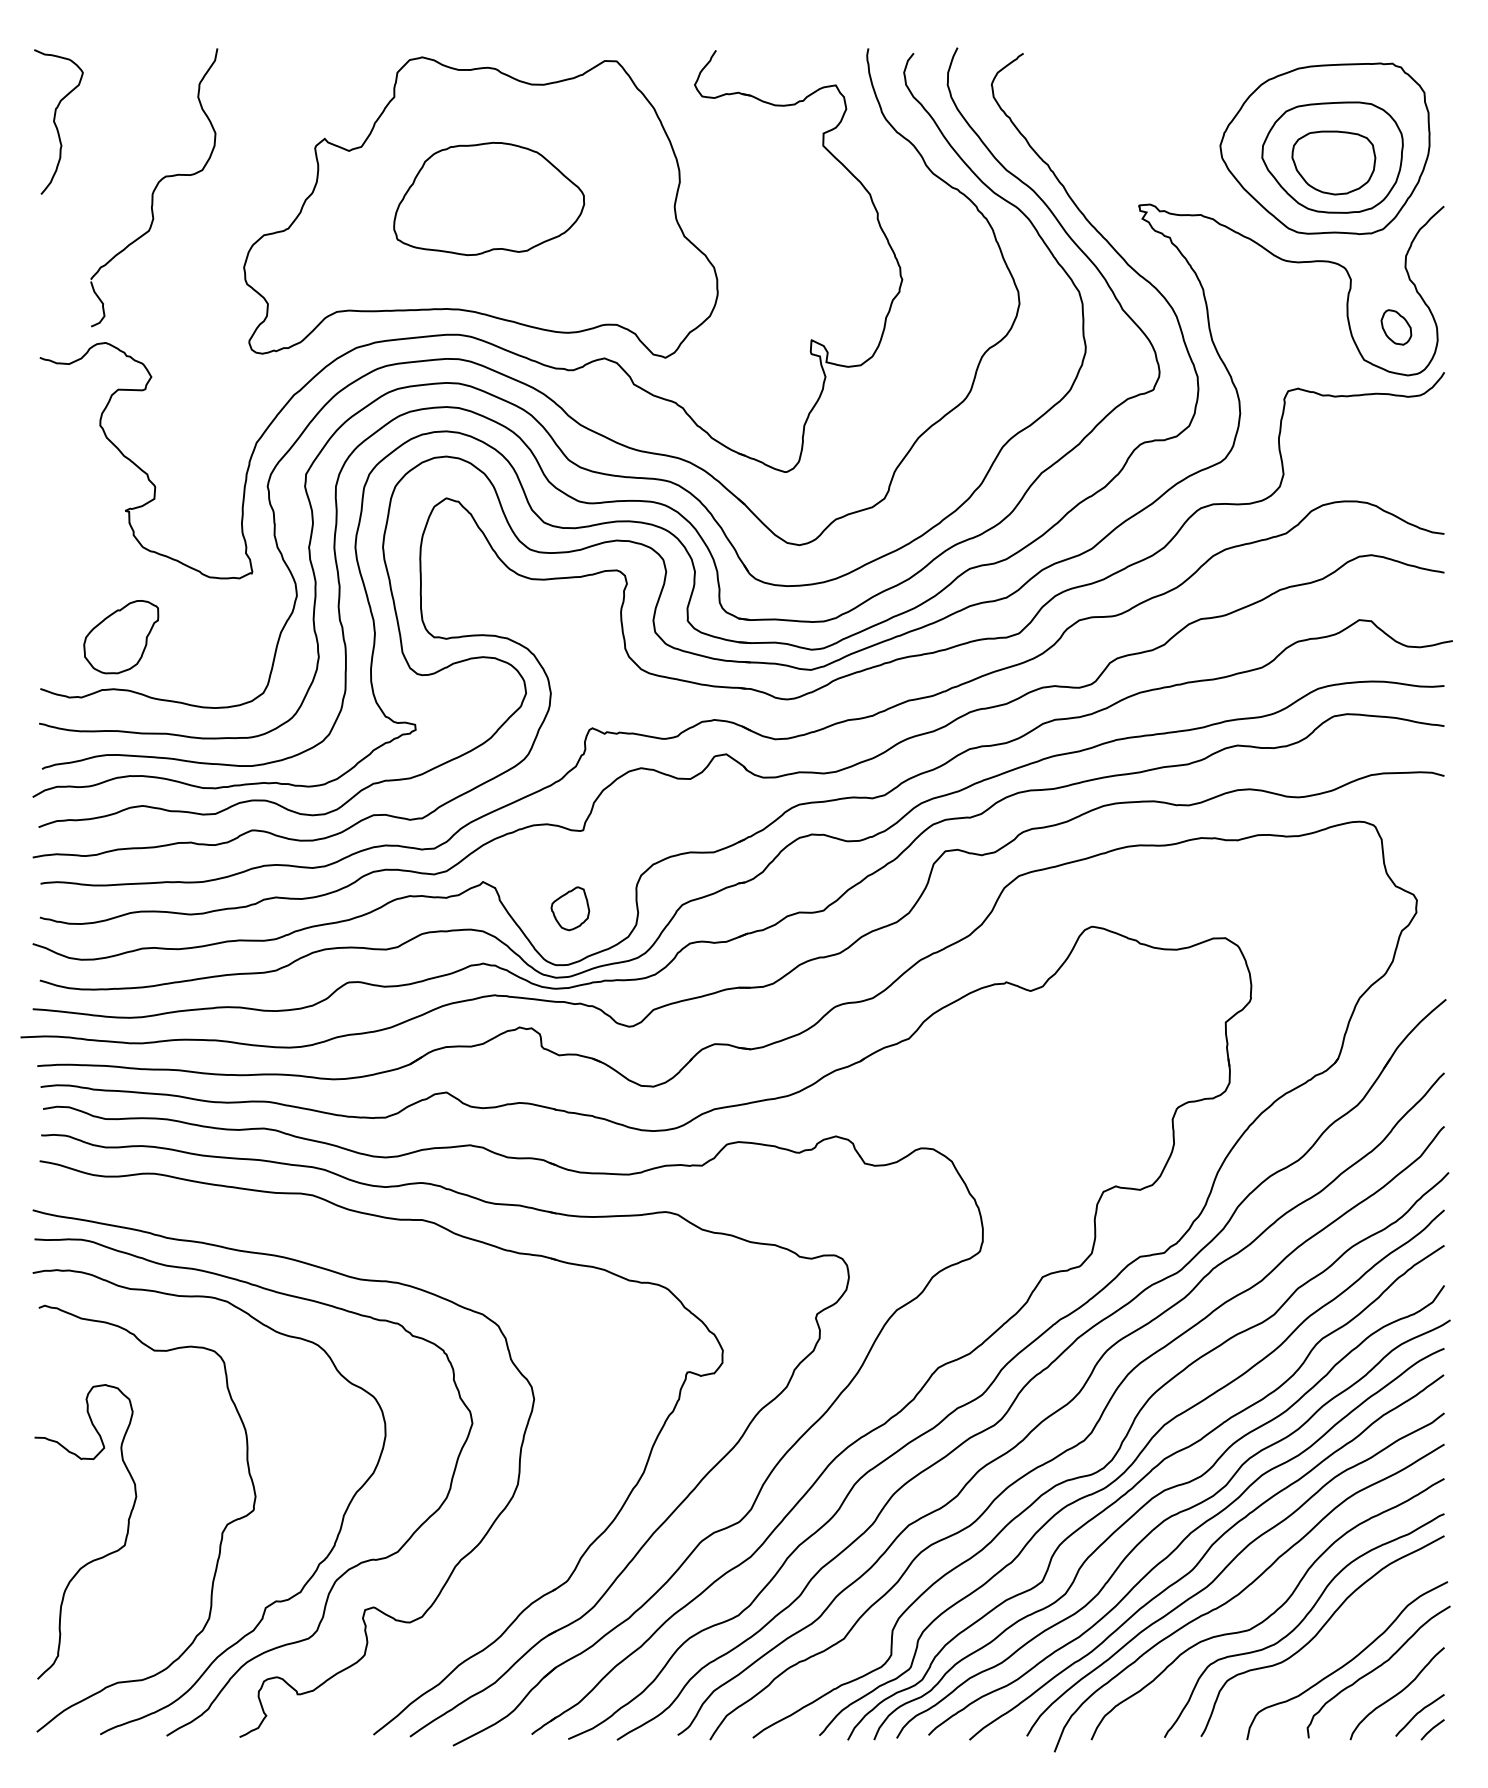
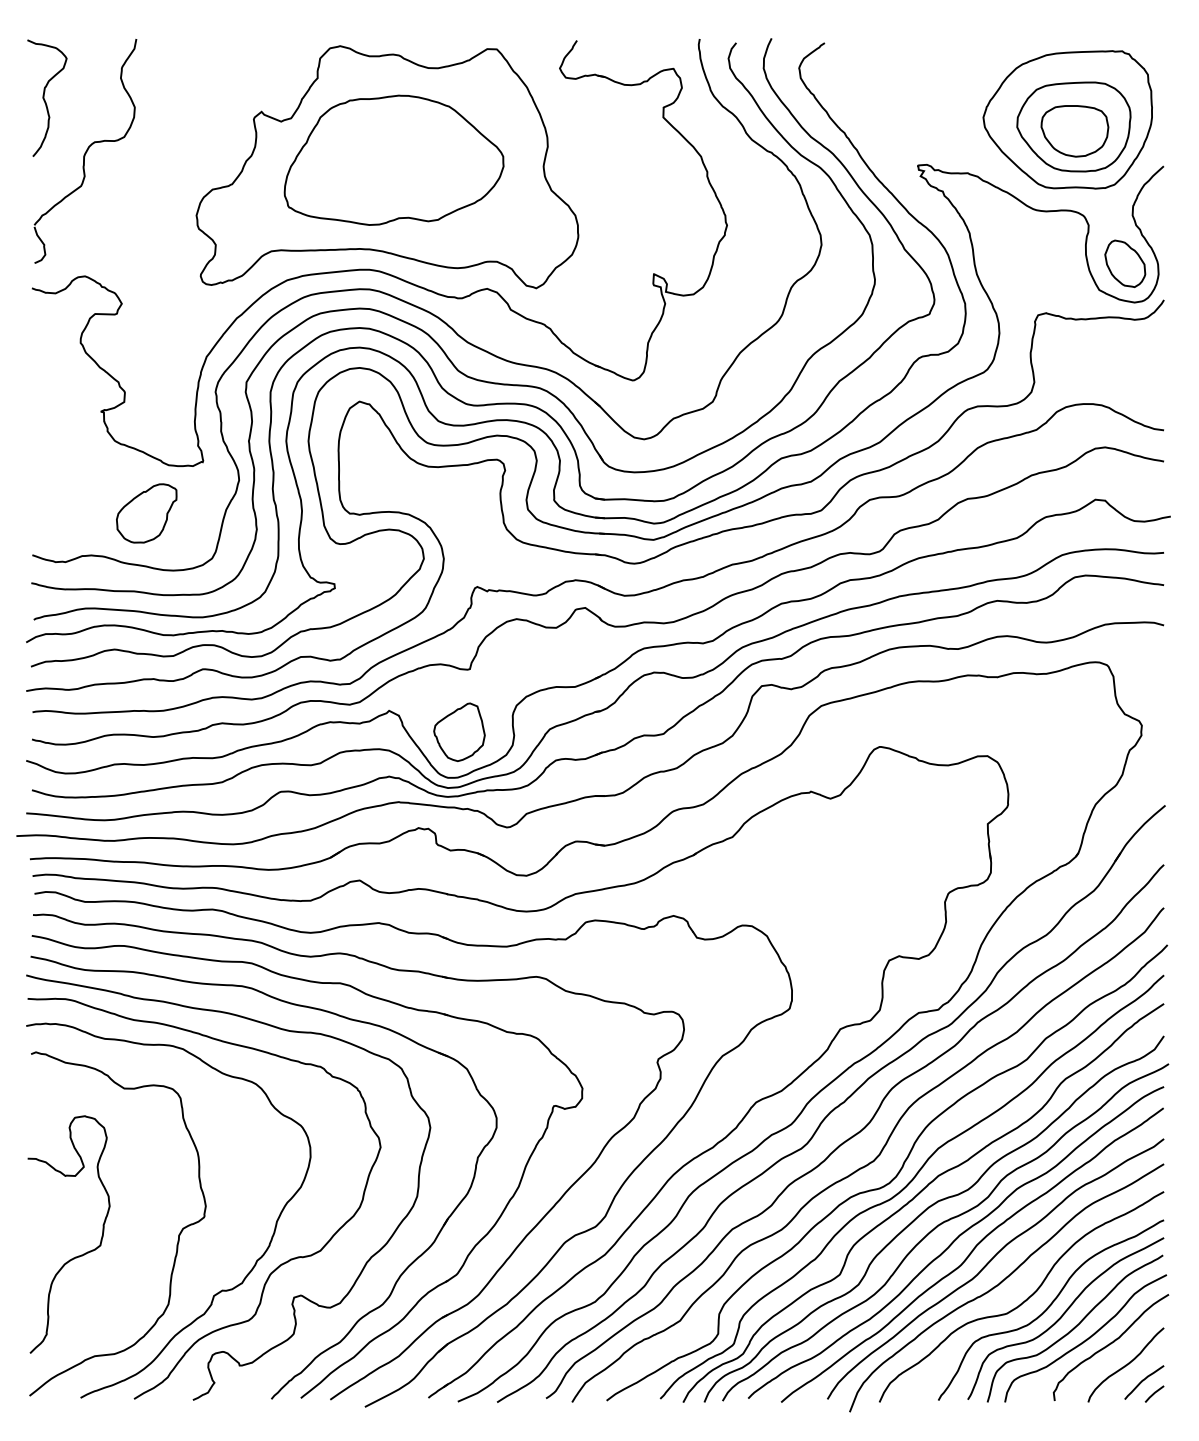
part: (154, 187) -> (85, 151), moved
part: (488, 198) -> (393, 159), size x1.43
part: (1396, 327) -> (1125, 263), size x1.67
part: (121, 637) -> (146, 513), moved
part: (570, 908) -> (459, 732), size x1.67
part: (495, 1583) -> (399, 1276), added
curve: (1333, 1648) -> (1074, 1328), added

